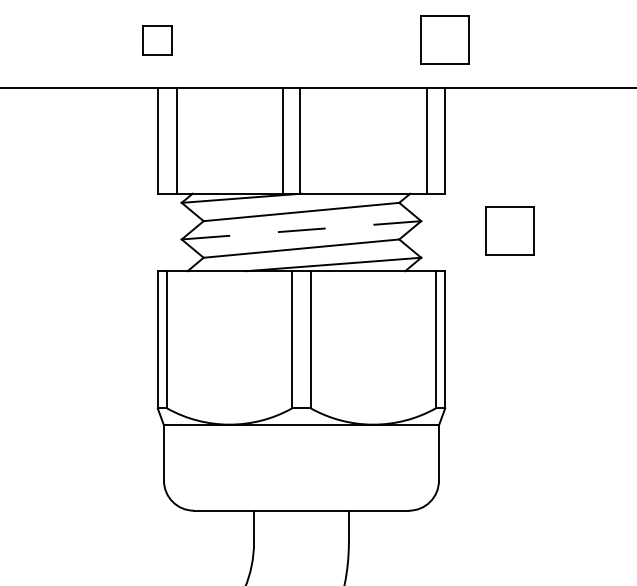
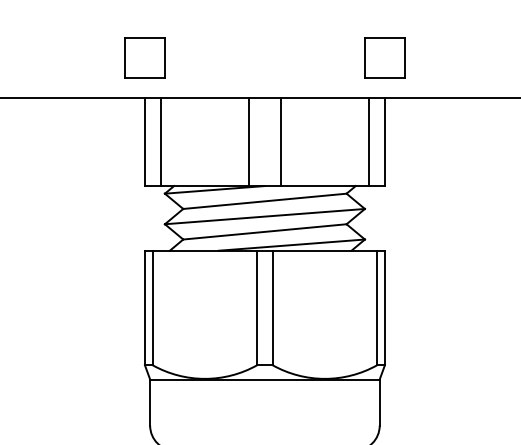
part: (157, 39) -> (144, 57), size x1.67
line: (300, 140) -> (280, 141), moved
line: (300, 230) -> (264, 216), dashed -> solid
part: (509, 230) -> (438, 216), removed

